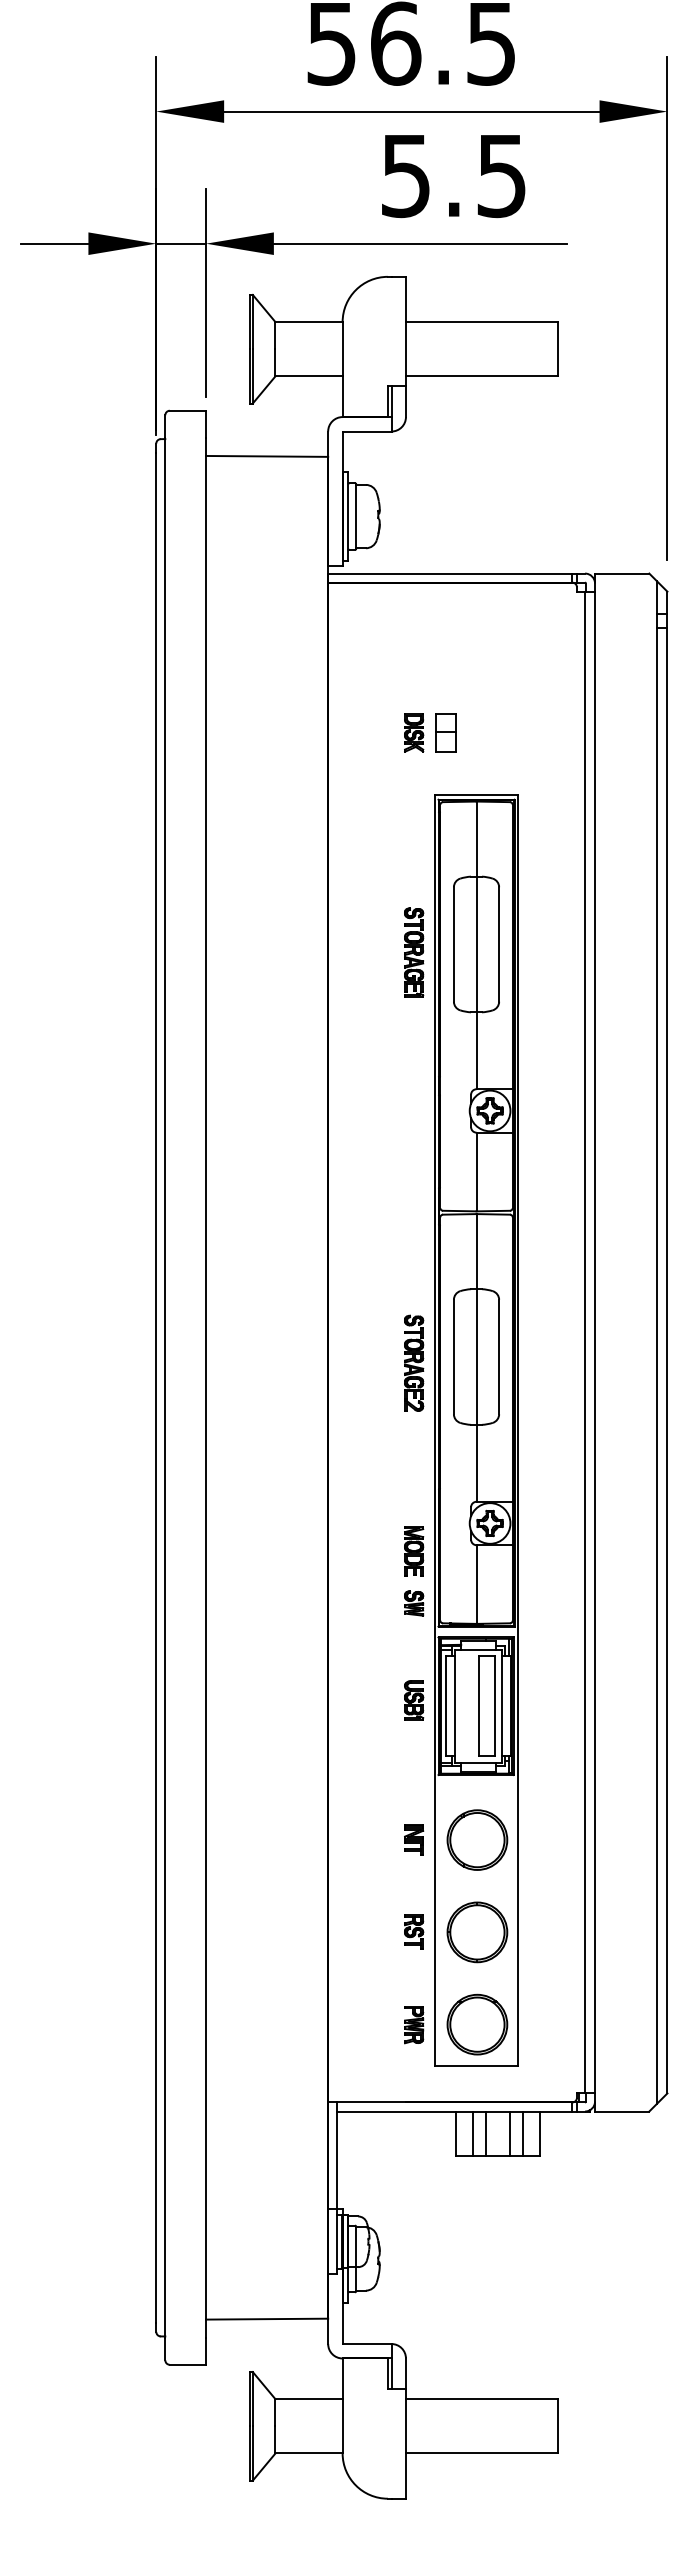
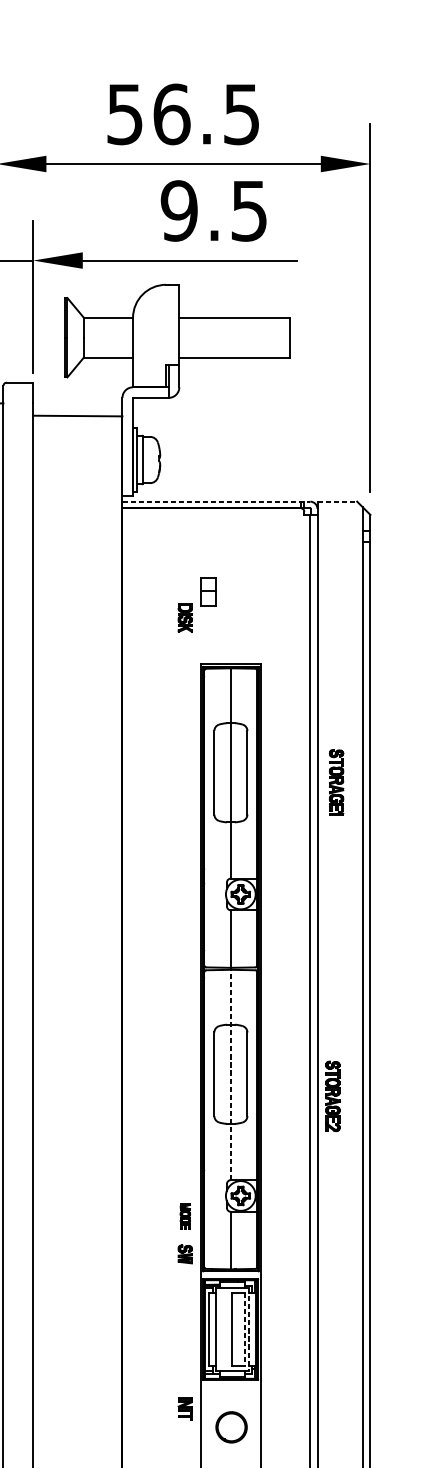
text: (405, 175) -> (178, 210), 5.5 -> 9.5
line: (457, 573) -> (217, 501), solid -> dashed
line: (622, 573) -> (337, 501), solid -> dashed
part: (445, 732) -> (208, 591), moved
part: (414, 952) -> (336, 782), moved
line: (476, 1357) -> (230, 1074), solid -> dashed
part: (414, 1362) -> (333, 1095), moved
part: (414, 1551) -> (185, 1216), size x0.7
part: (414, 1700) -> (185, 1325), removed
line: (495, 1706) -> (244, 1329), solid -> dashed
line: (501, 1706) -> (249, 1329), solid -> dashed
part: (414, 1839) -> (185, 1408), moved
part: (477, 1839) -> (231, 1426), size x0.7

